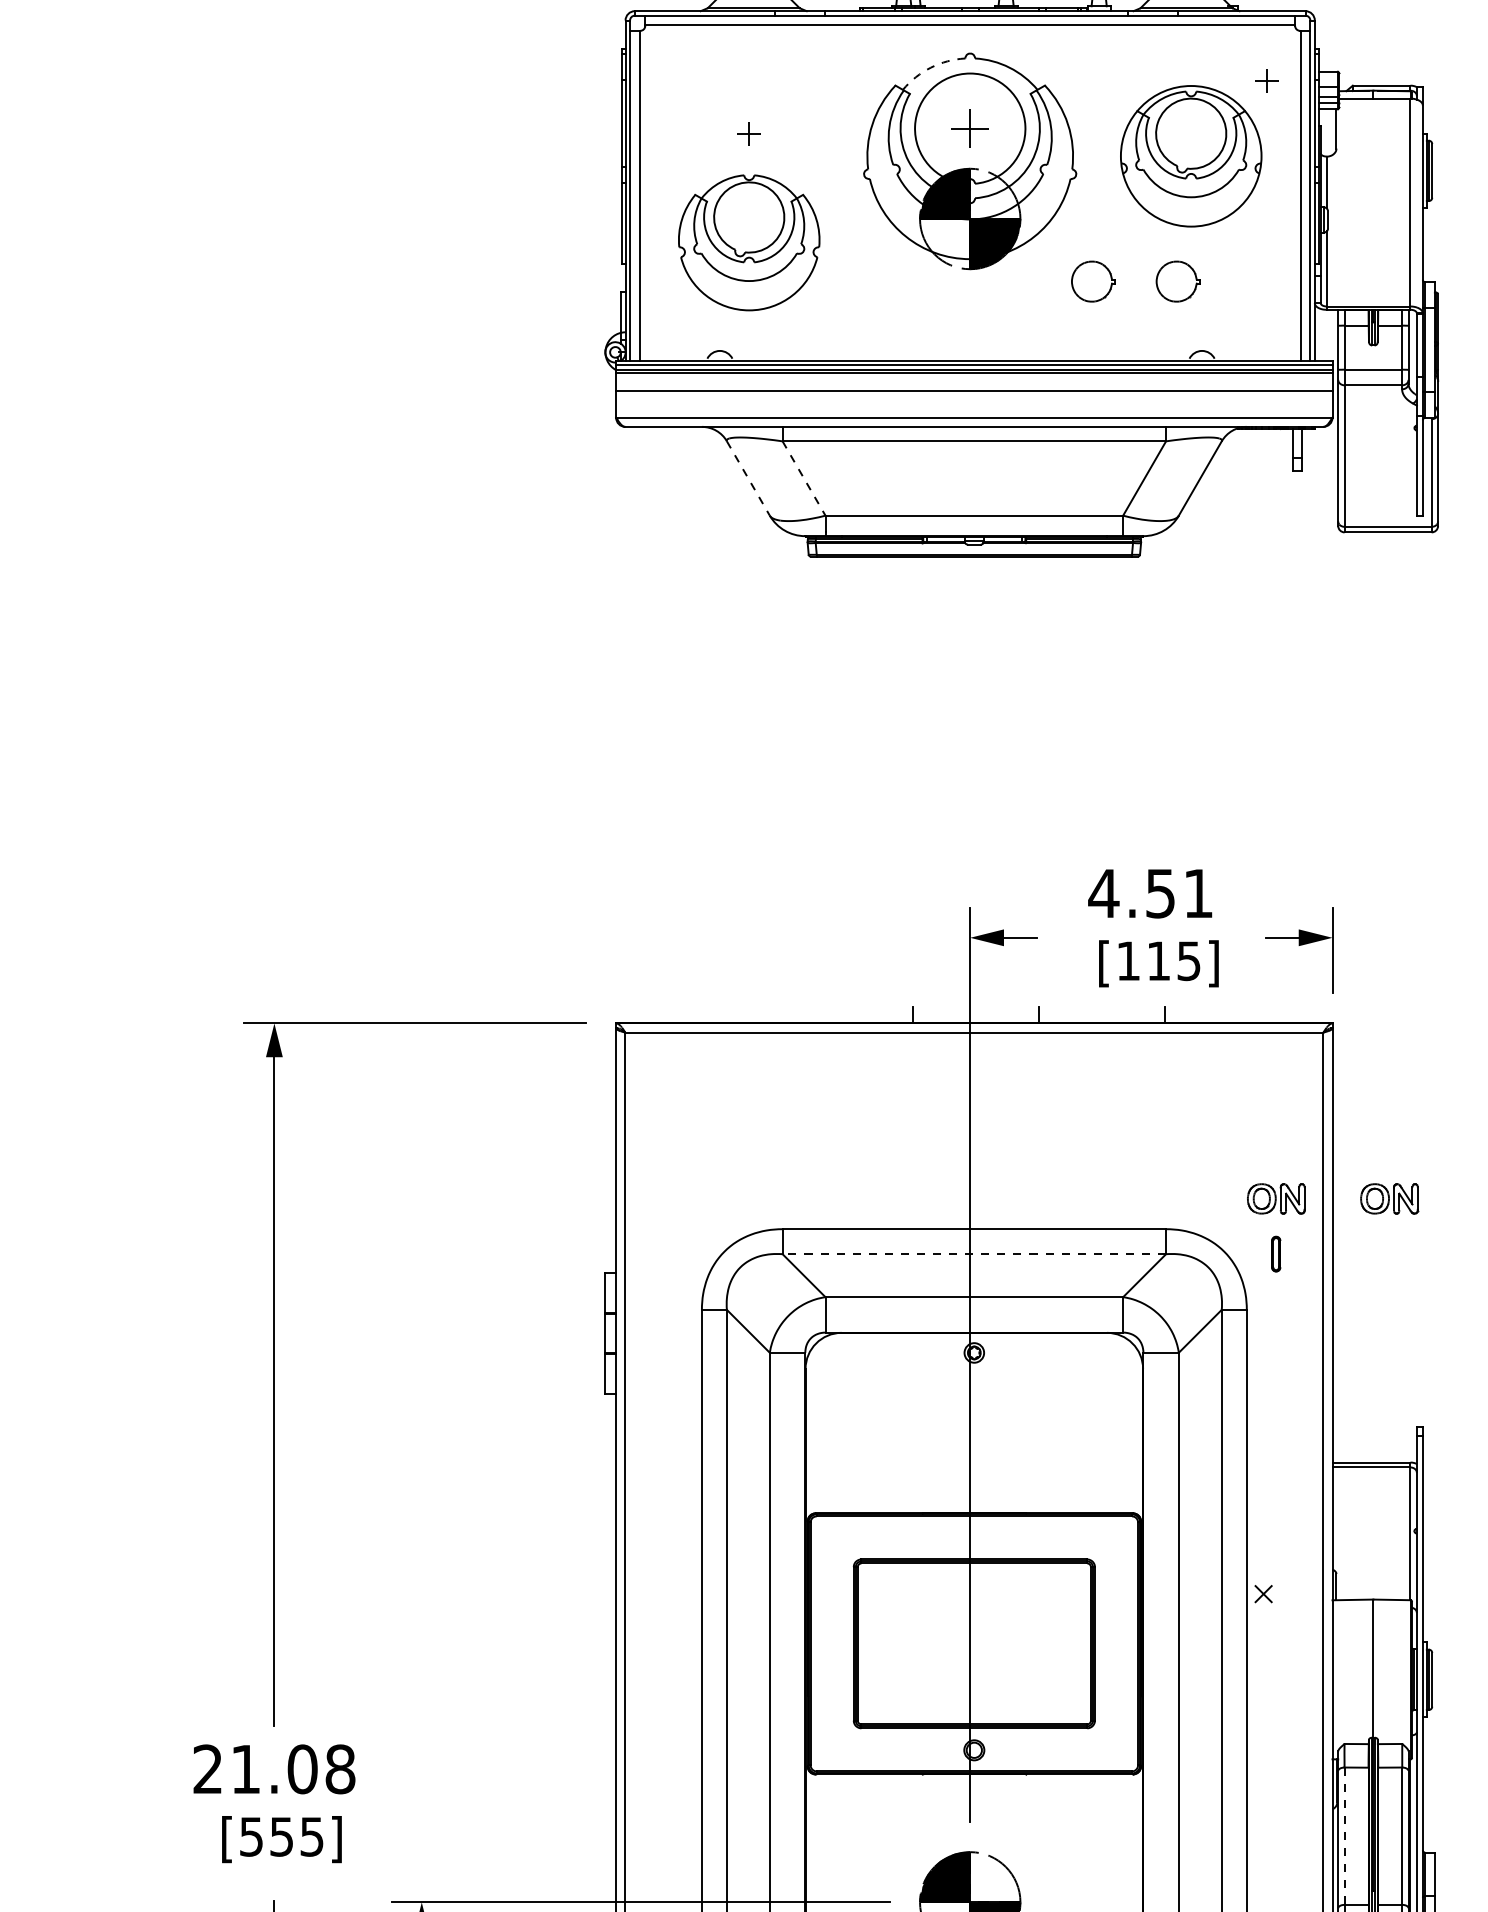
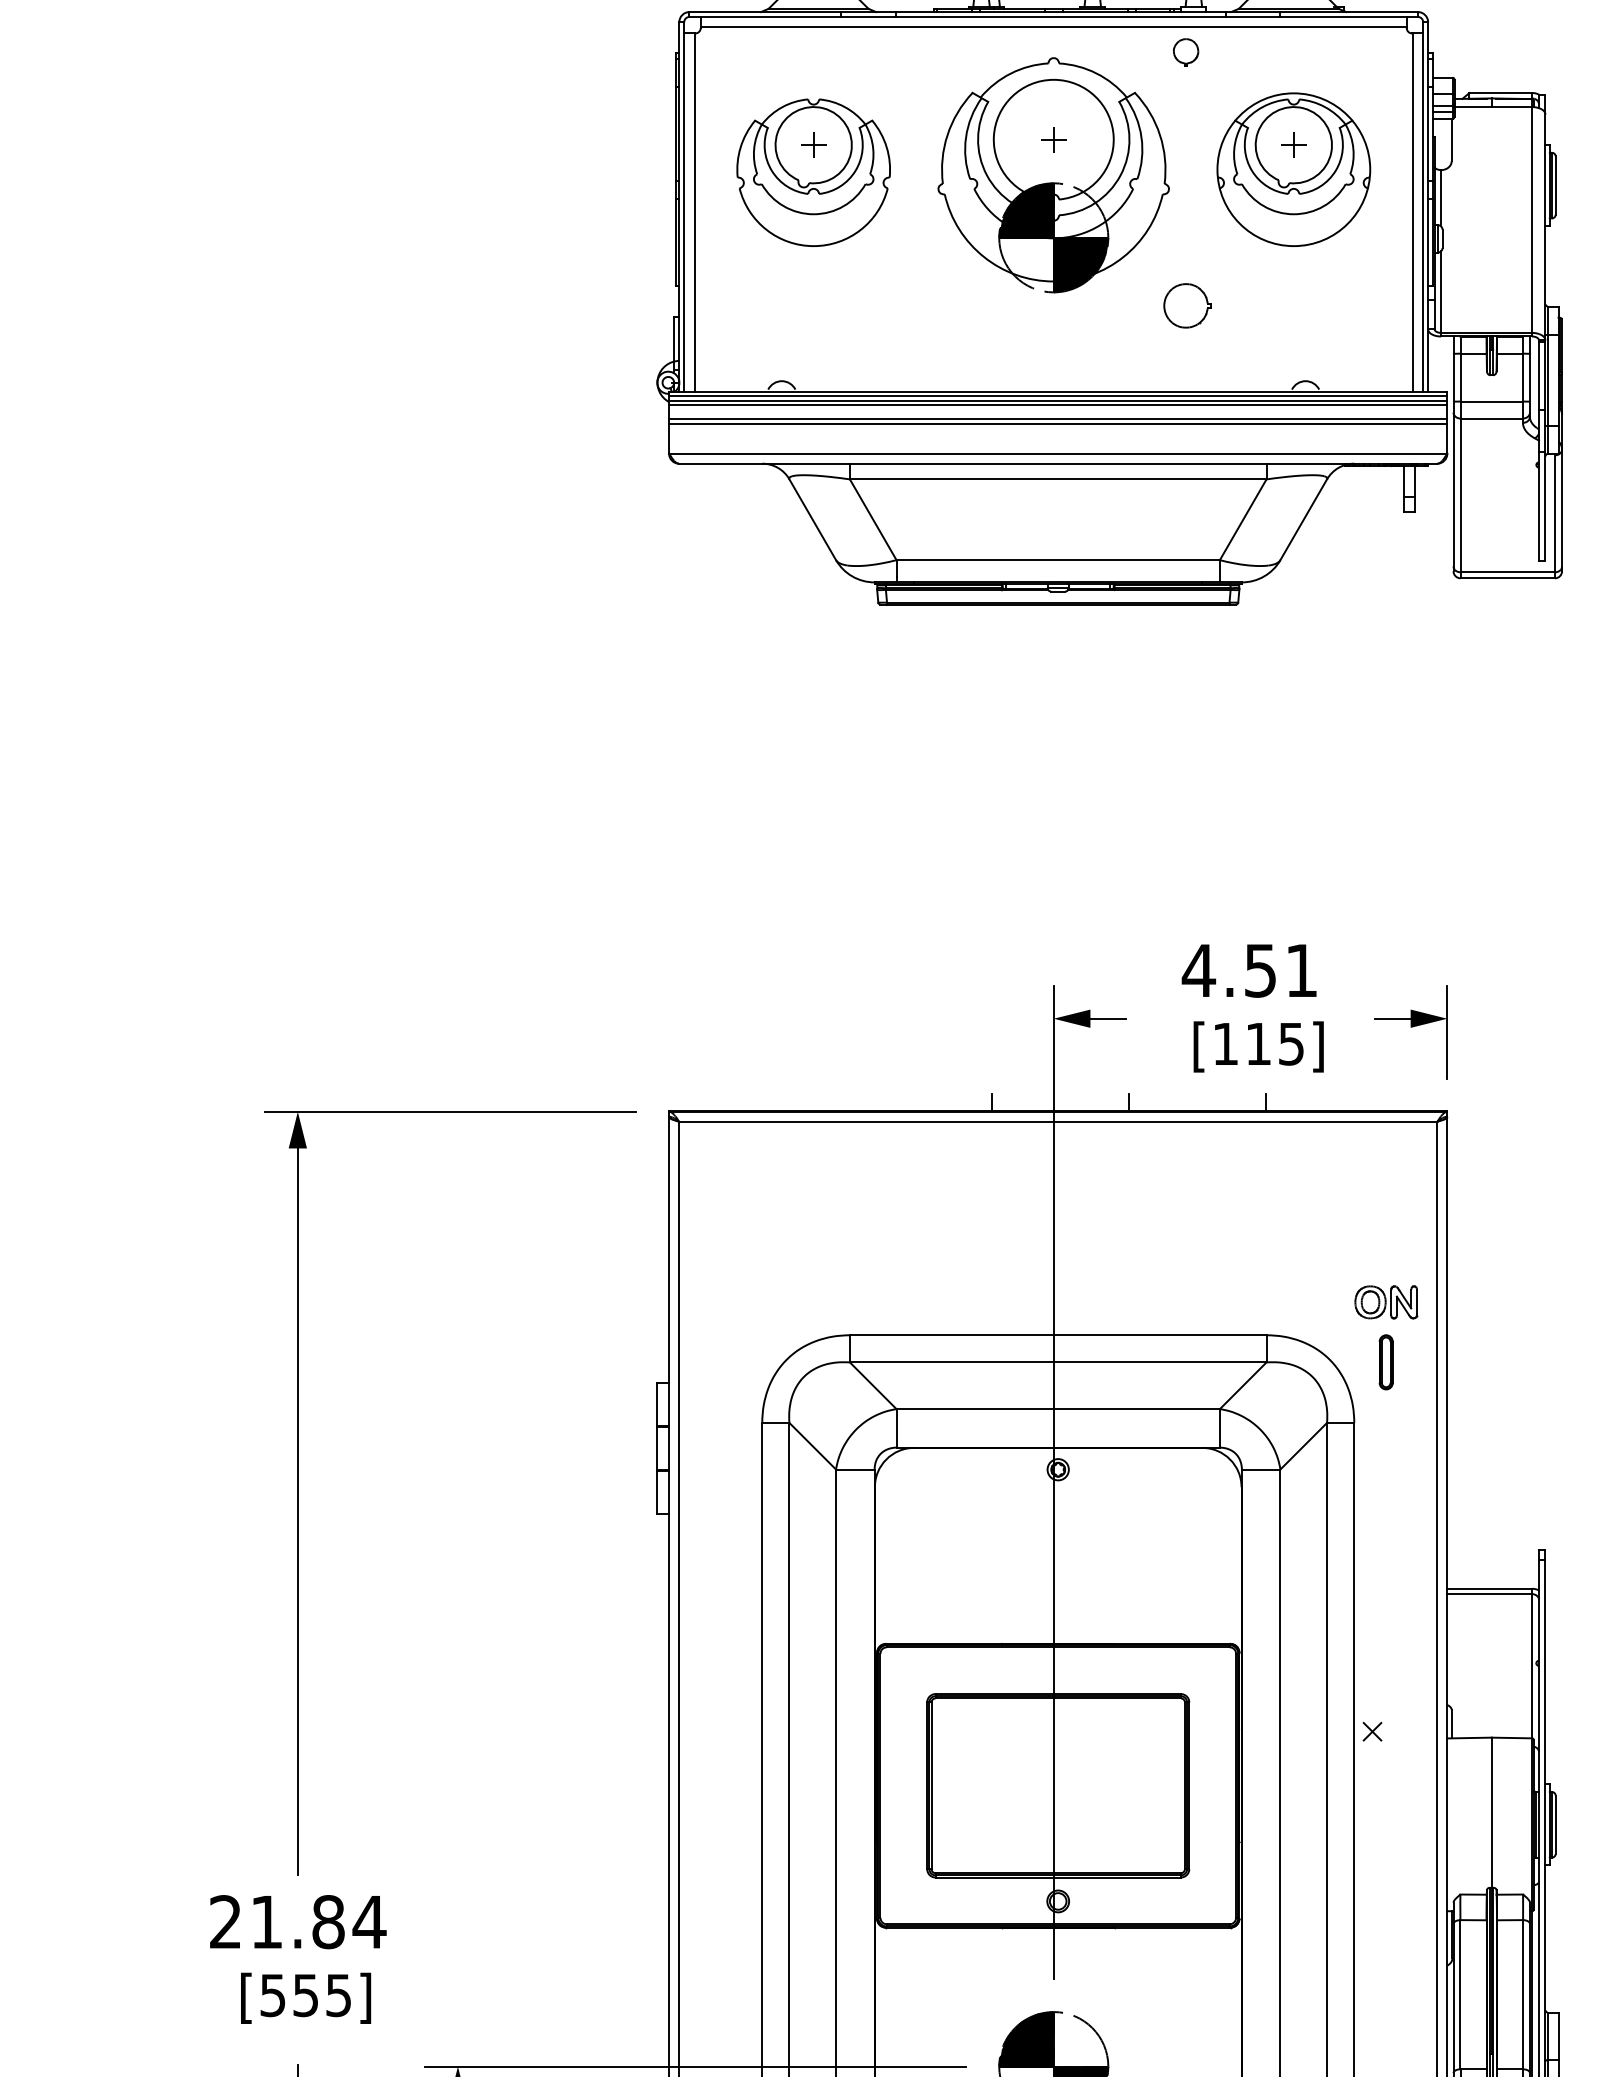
part: (1092, 48) -> (1186, 52), added
arc: (931, 67) -> (1011, 73), dashed -> solid
part: (1266, 80) -> (1293, 144), moved
part: (969, 128) -> (1053, 139), size x0.62
part: (749, 242) -> (813, 172), moved
part: (1178, 281) -> (1279, 305), removed
line: (974, 386) -> (1058, 419), added
line: (748, 478) -> (812, 519), dashed -> solid
line: (804, 478) -> (873, 519), dashed -> solid
part: (1389, 1199) -> (1509, 1302), removed
line: (973, 1254) -> (1057, 1362), dashed -> solid
part: (1275, 1254) -> (1385, 1362), size x1.43
text: (321, 1769) -> (349, 1922), 21.08 -> 21.84
line: (1344, 1835) -> (1460, 1994), dashed -> solid

